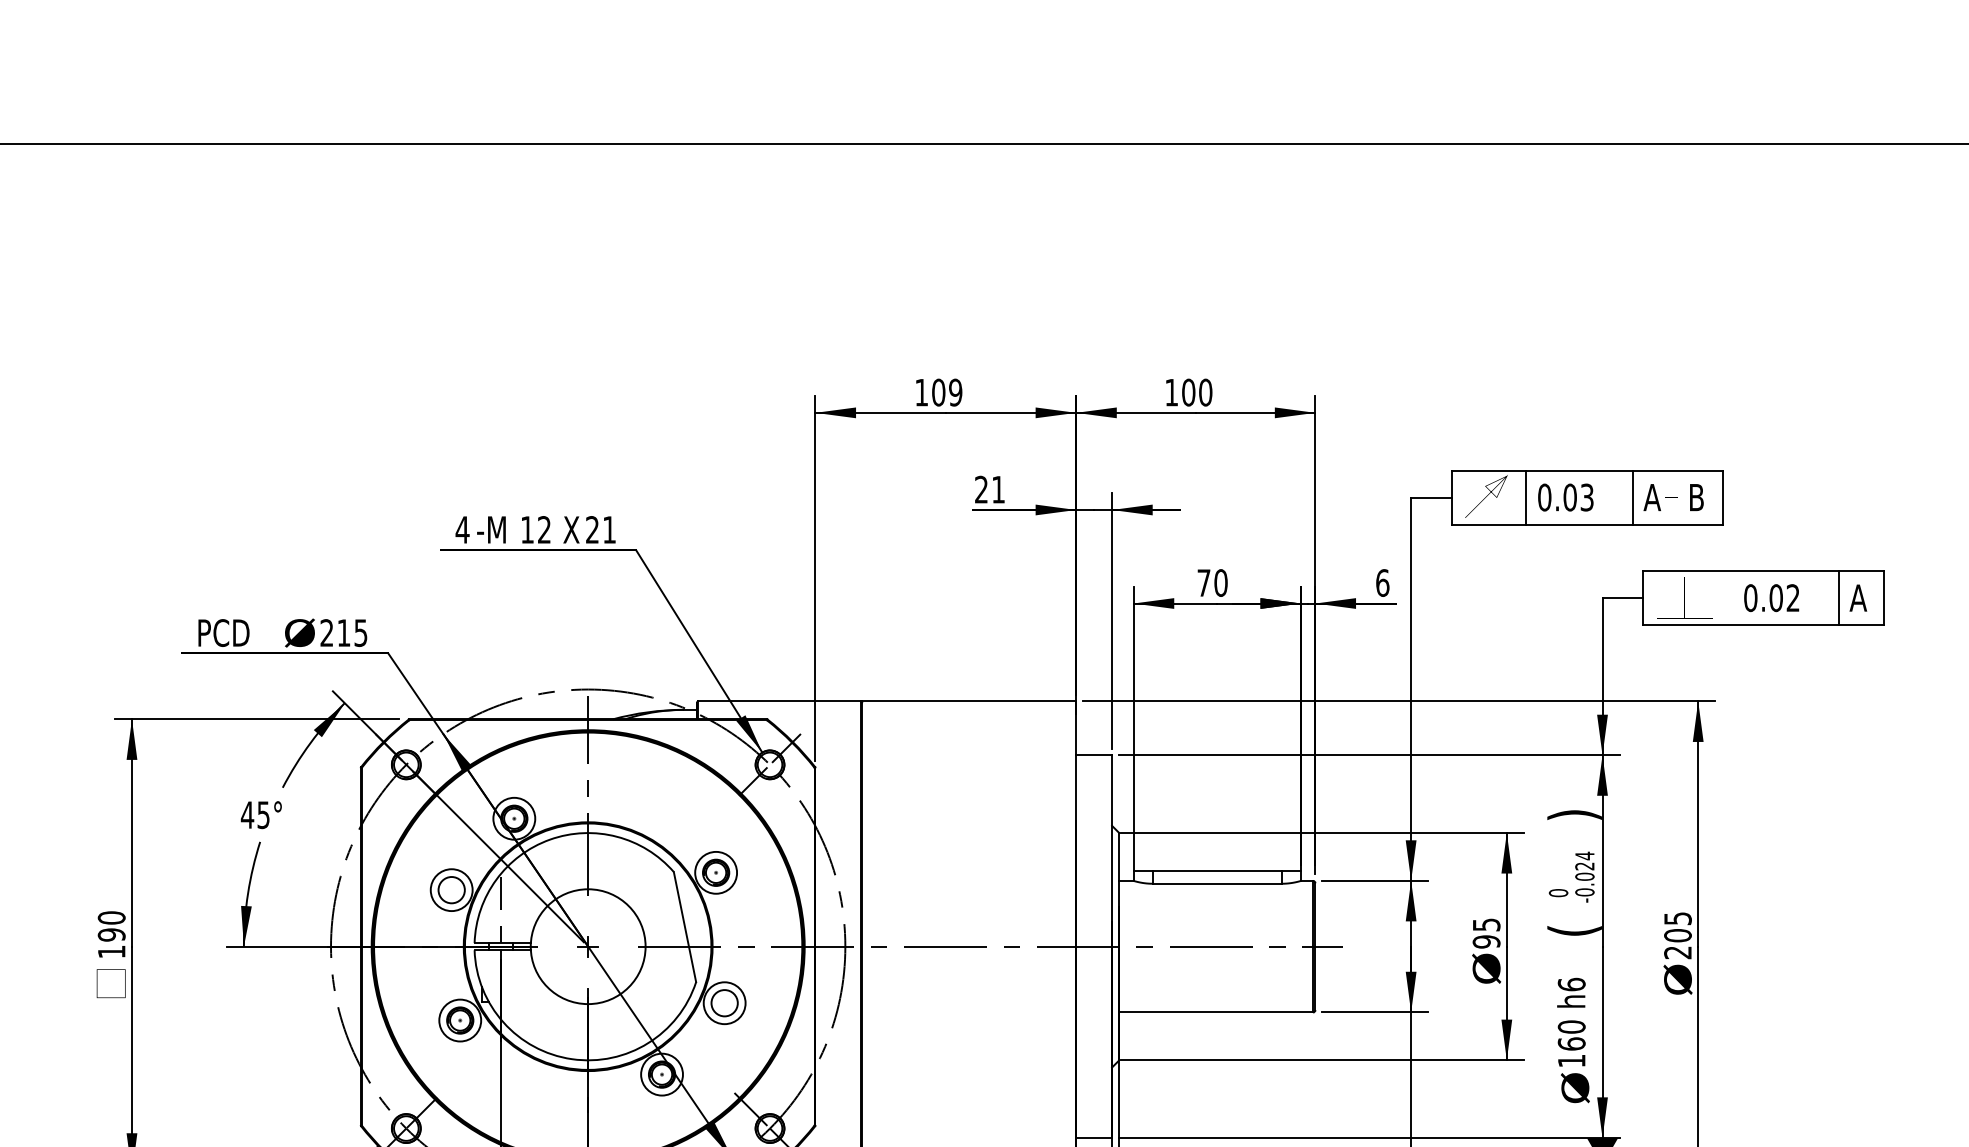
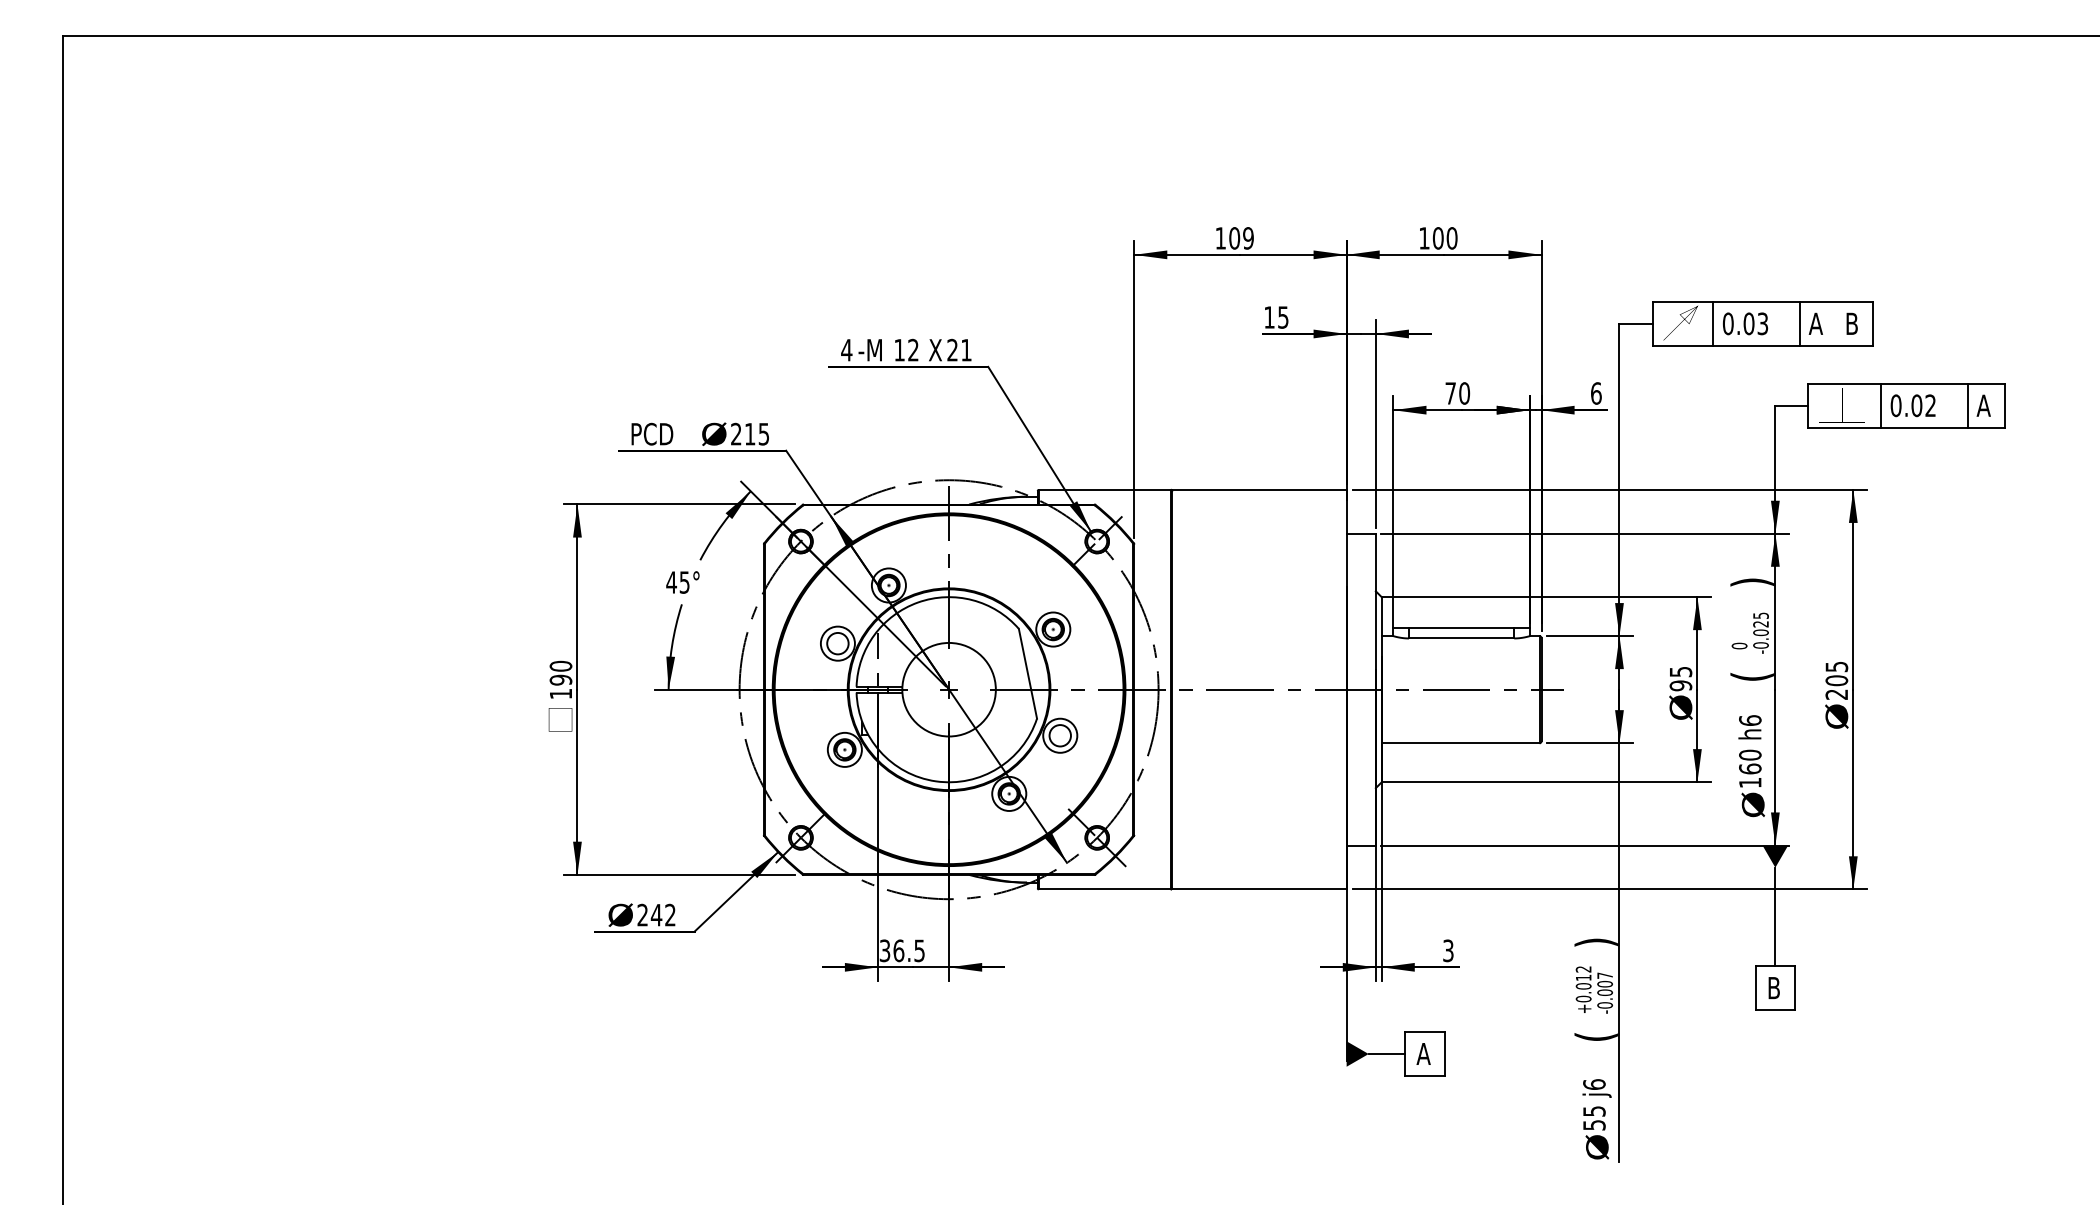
text: (990, 489) -> (1276, 317), 21 -> 15
line: (1732, 597) -> (1881, 405), added
text: (1584, 855) -> (1760, 615), -0.024 -> -0.025

